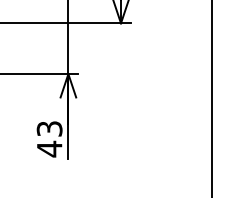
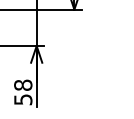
text: (49, 139) -> (23, 92), 43 -> 58

